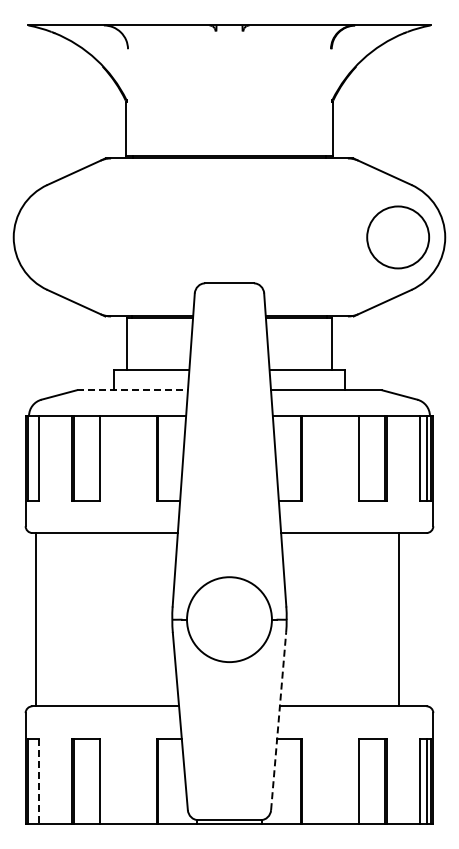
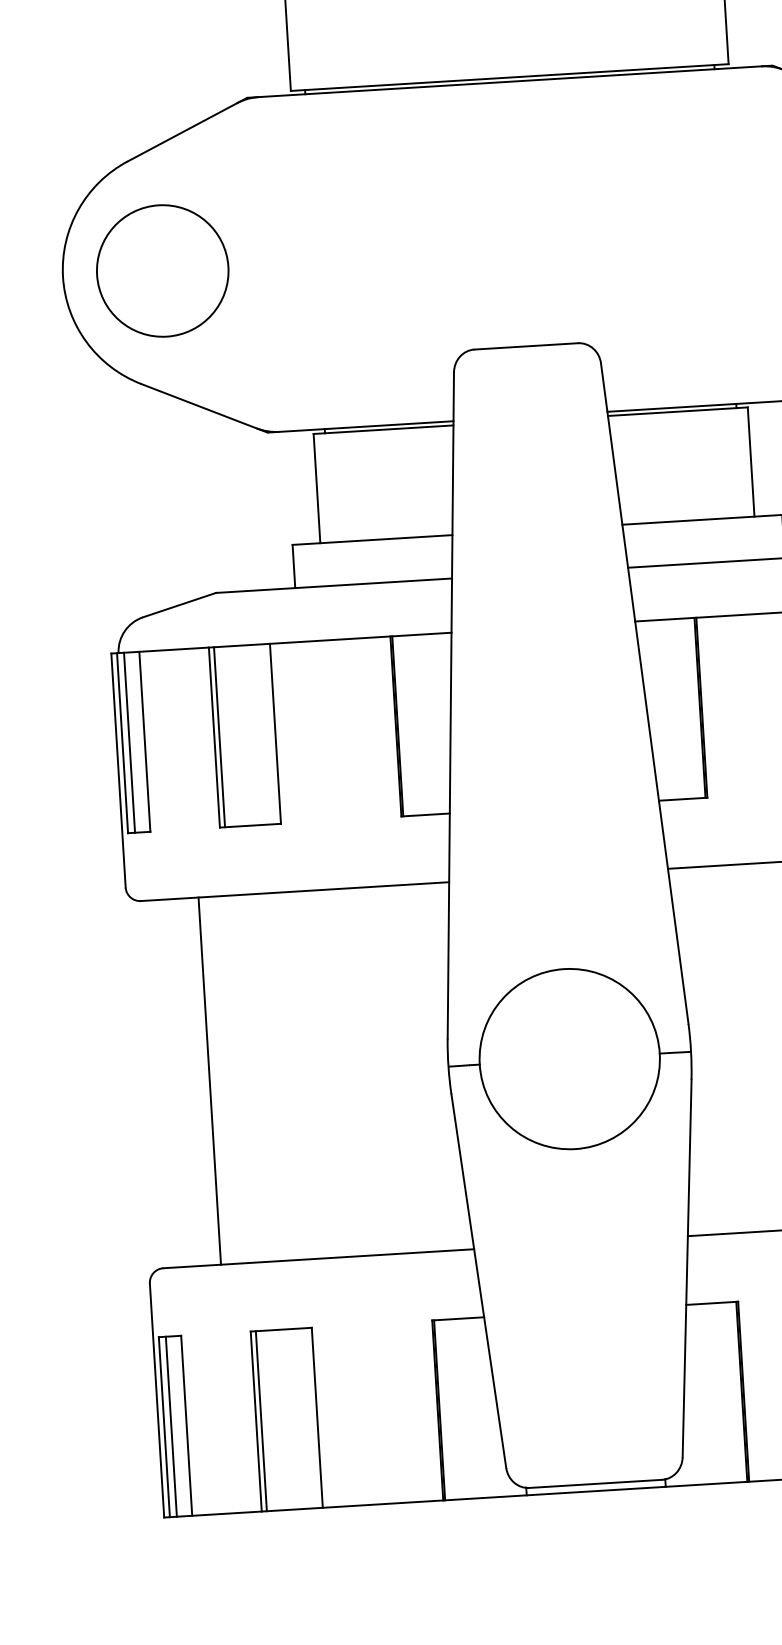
circle: (60, 237) -> (162, 271), added
line: (132, 390) -> (334, 586), dashed -> solid
line: (31, 457) -> (129, 741), added
line: (35, 619) -> (209, 1080), moved
line: (278, 721) -> (686, 1268), dashed -> solid
line: (31, 780) -> (171, 1425), added
line: (38, 781) -> (186, 1426), dashed -> solid

